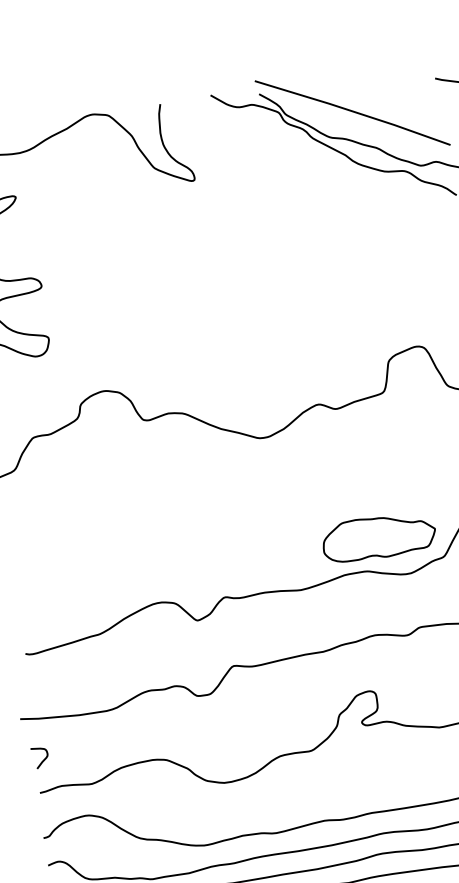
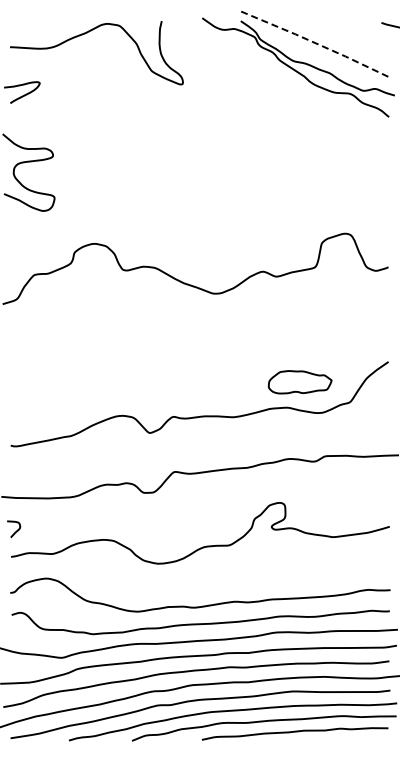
line: (352, 111) -> (313, 42), solid -> dashed
part: (378, 538) -> (299, 382), size x0.7

